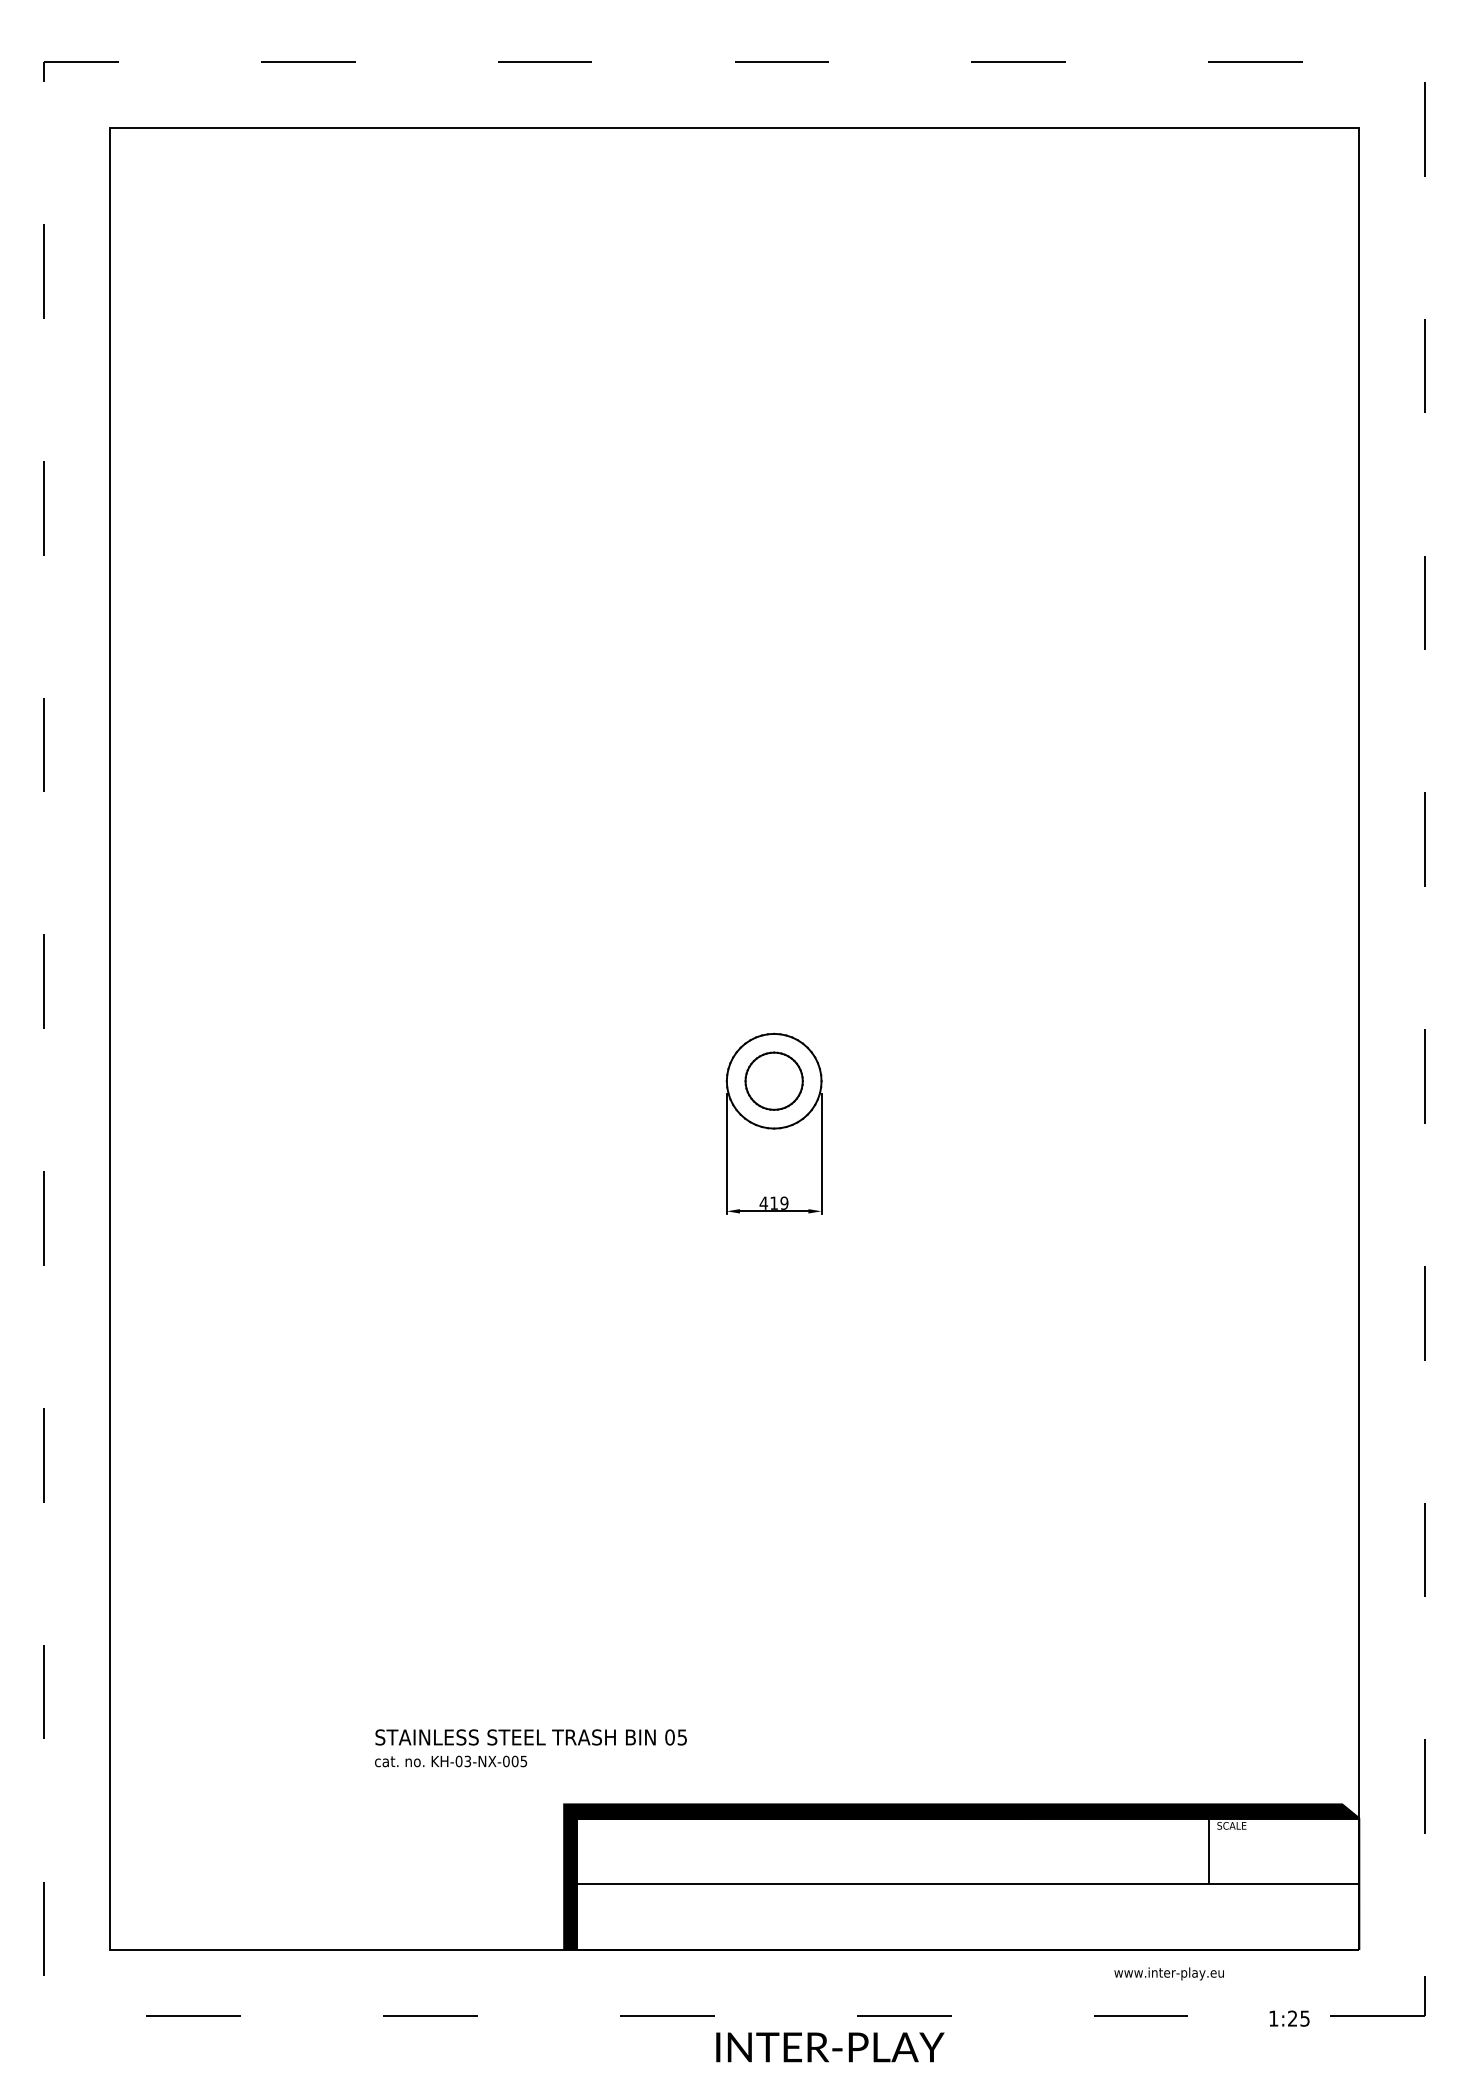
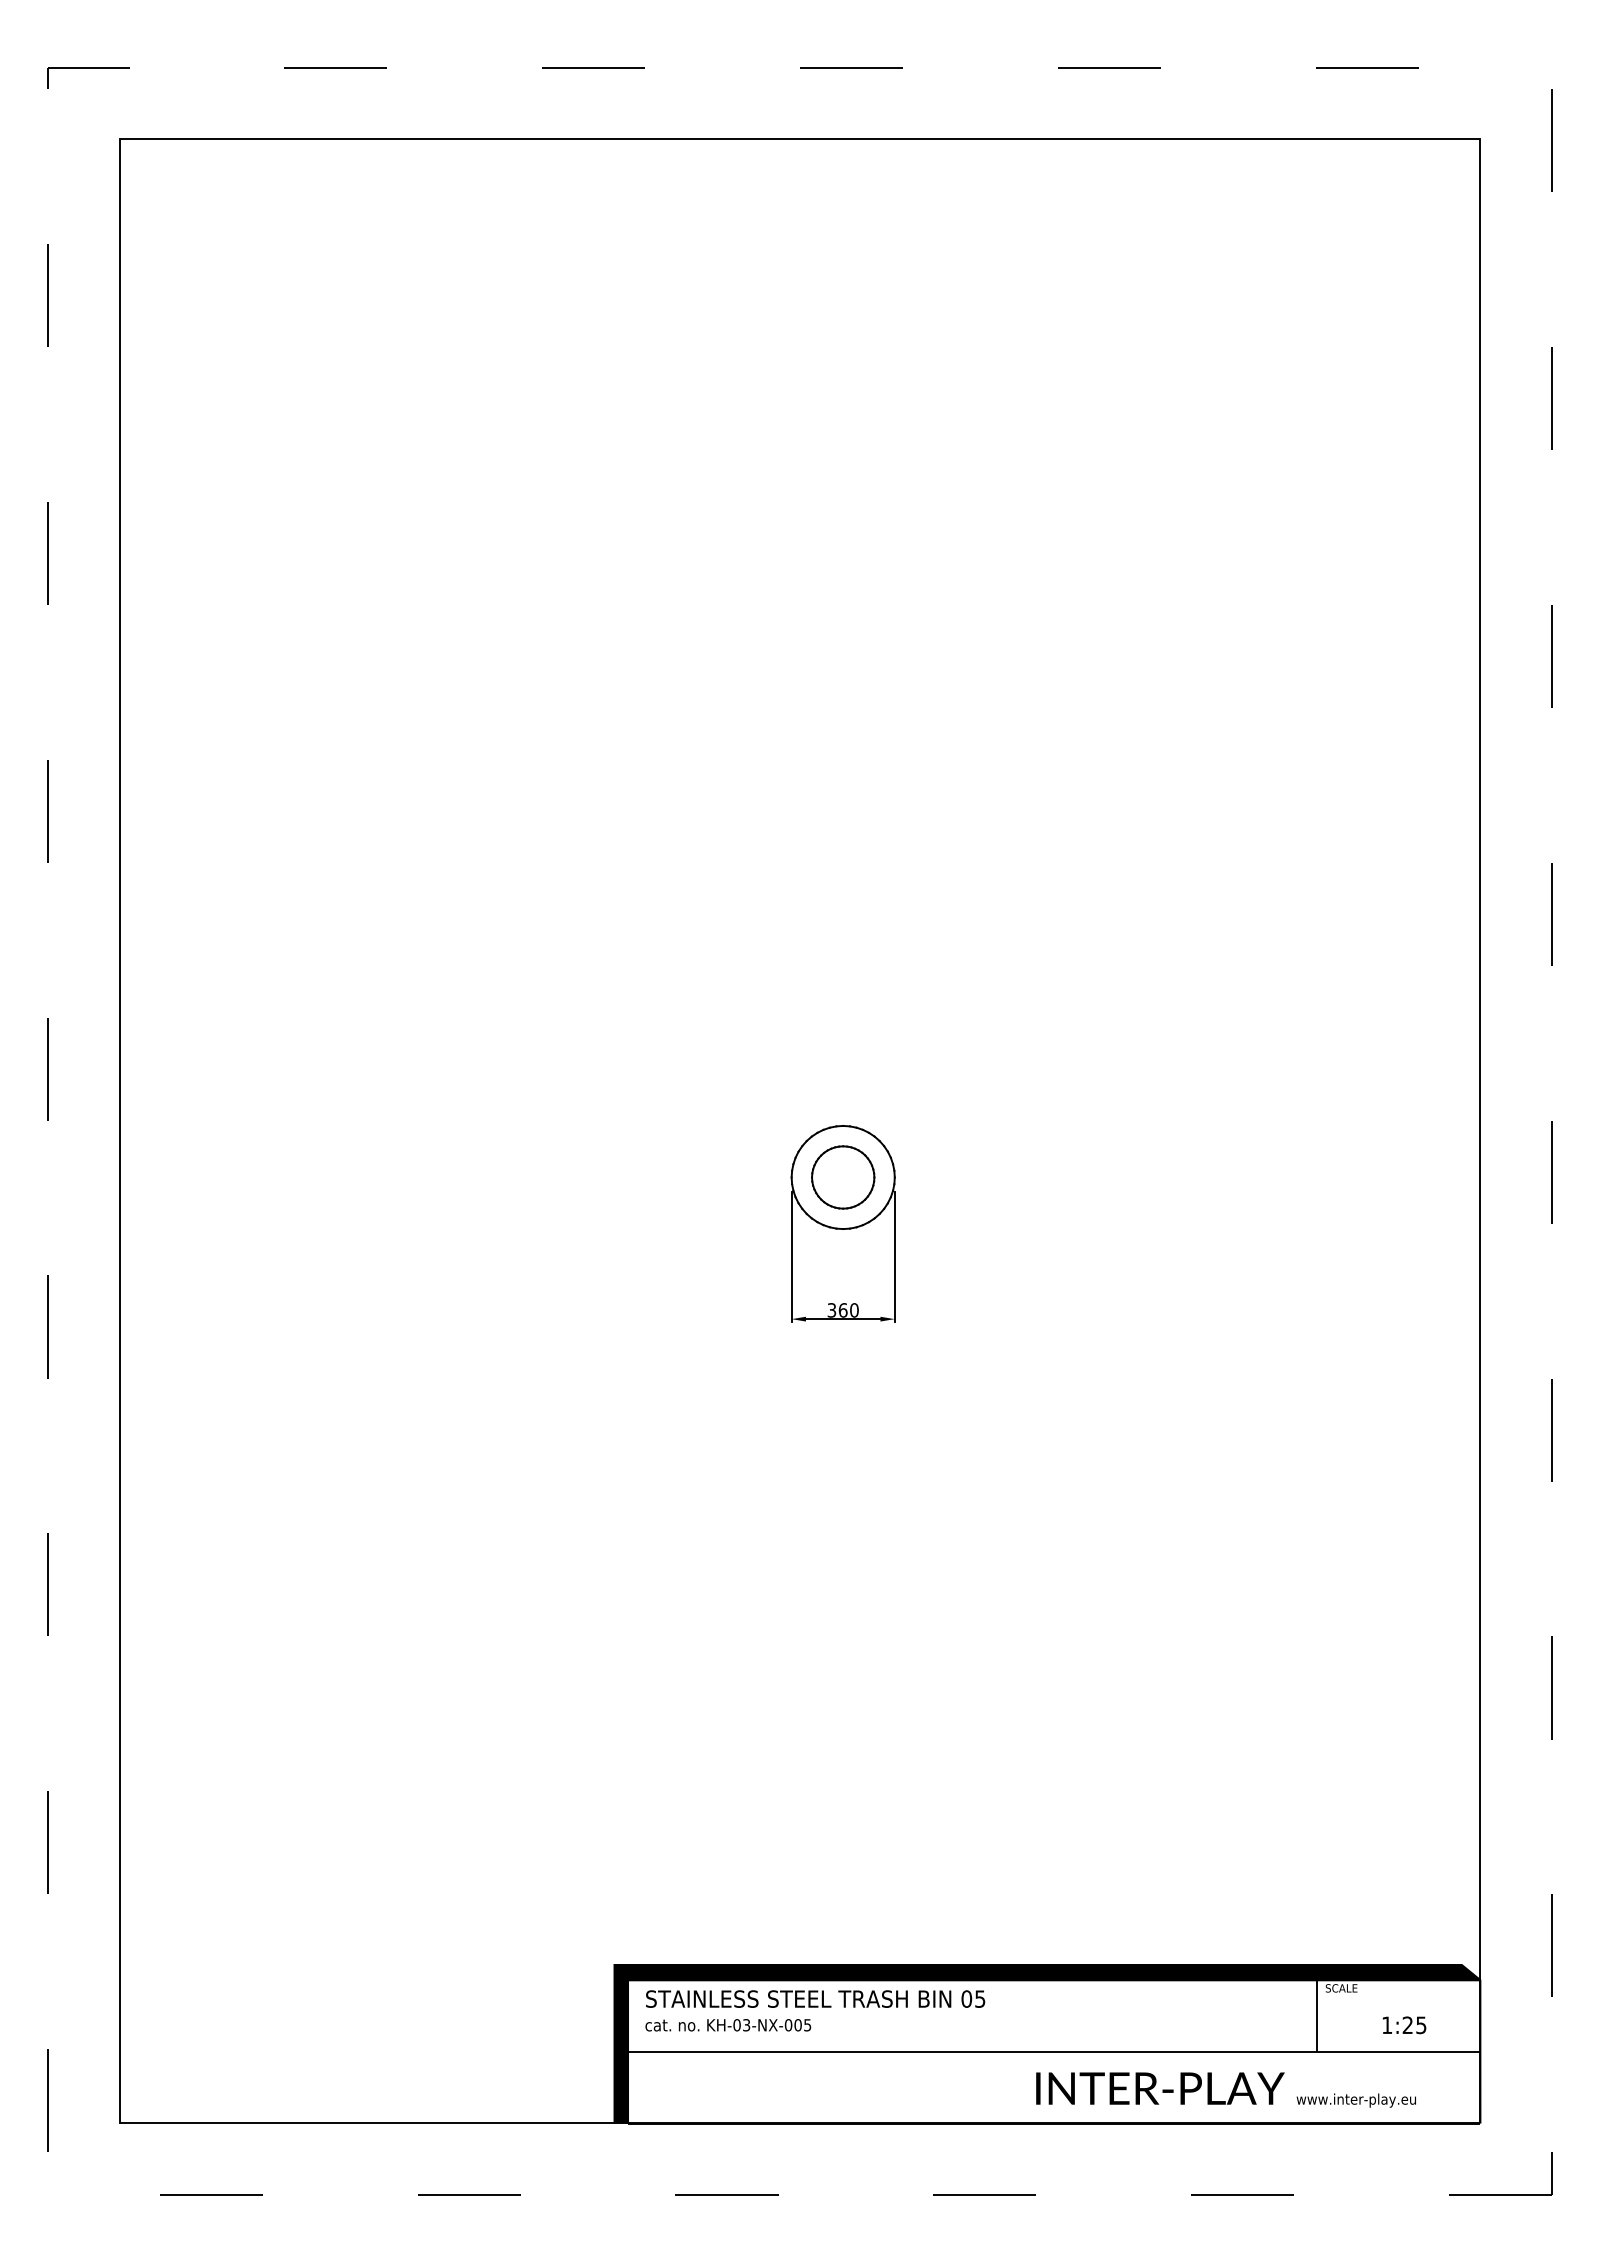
text: (773, 1203) -> (842, 1310), 419 -> 360
text: (531, 1747) -> (815, 2010), moved
text: (1168, 1973) -> (1355, 2100), moved
text: (1289, 2018) -> (1404, 2025), moved
text: (830, 2047) -> (1160, 2088), moved

